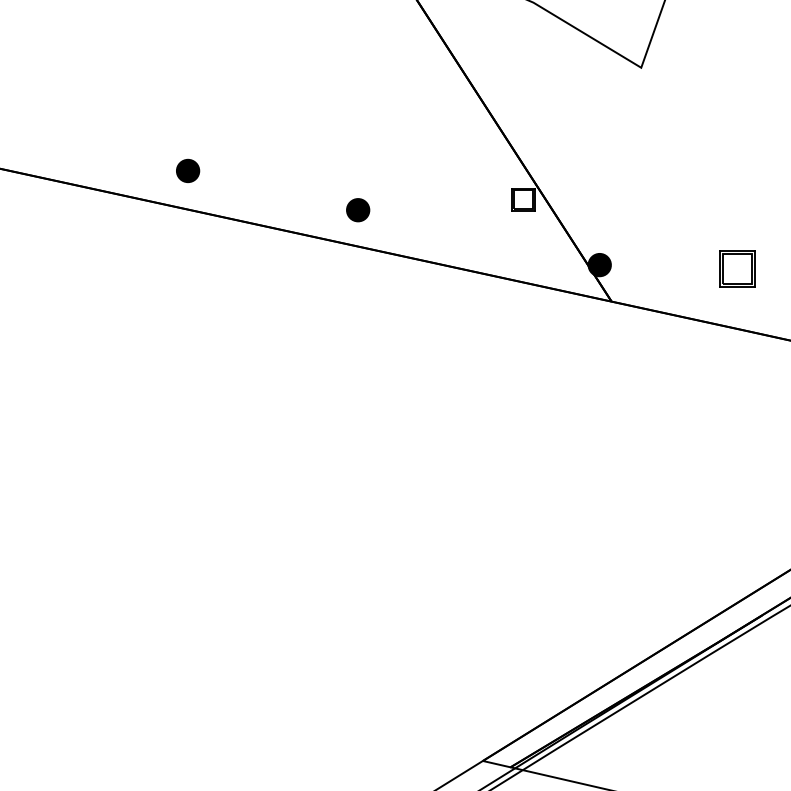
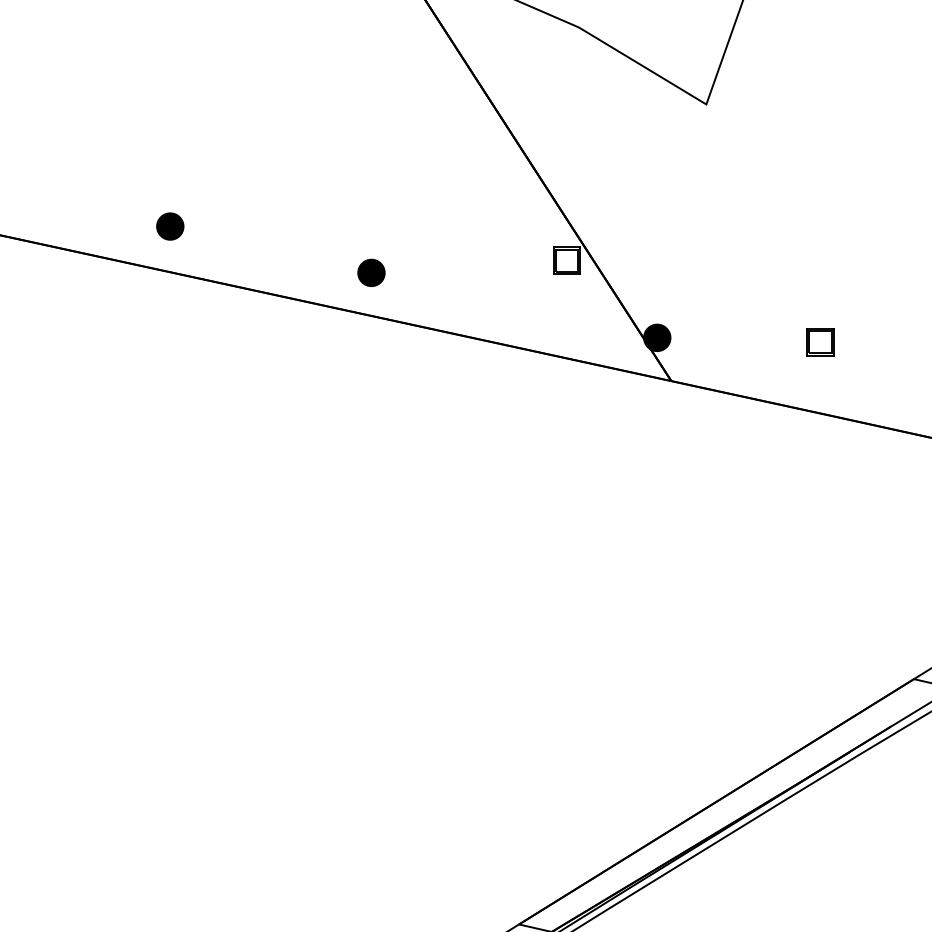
part: (737, 268) -> (820, 341), size x0.62

